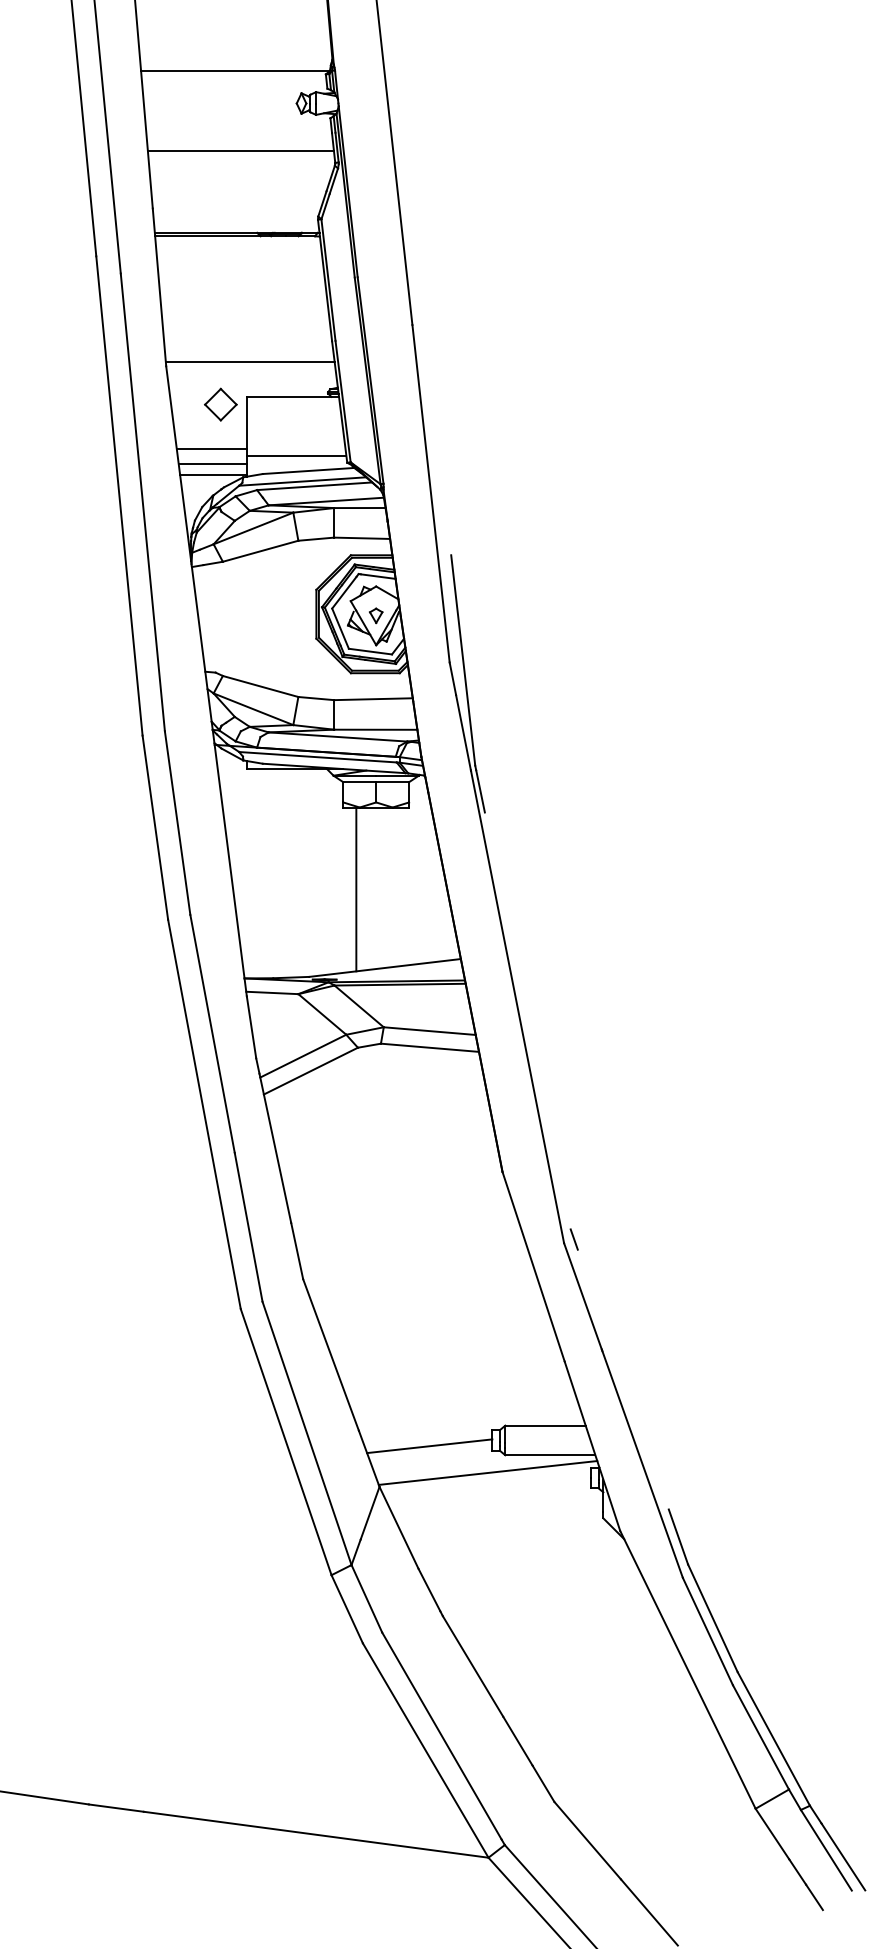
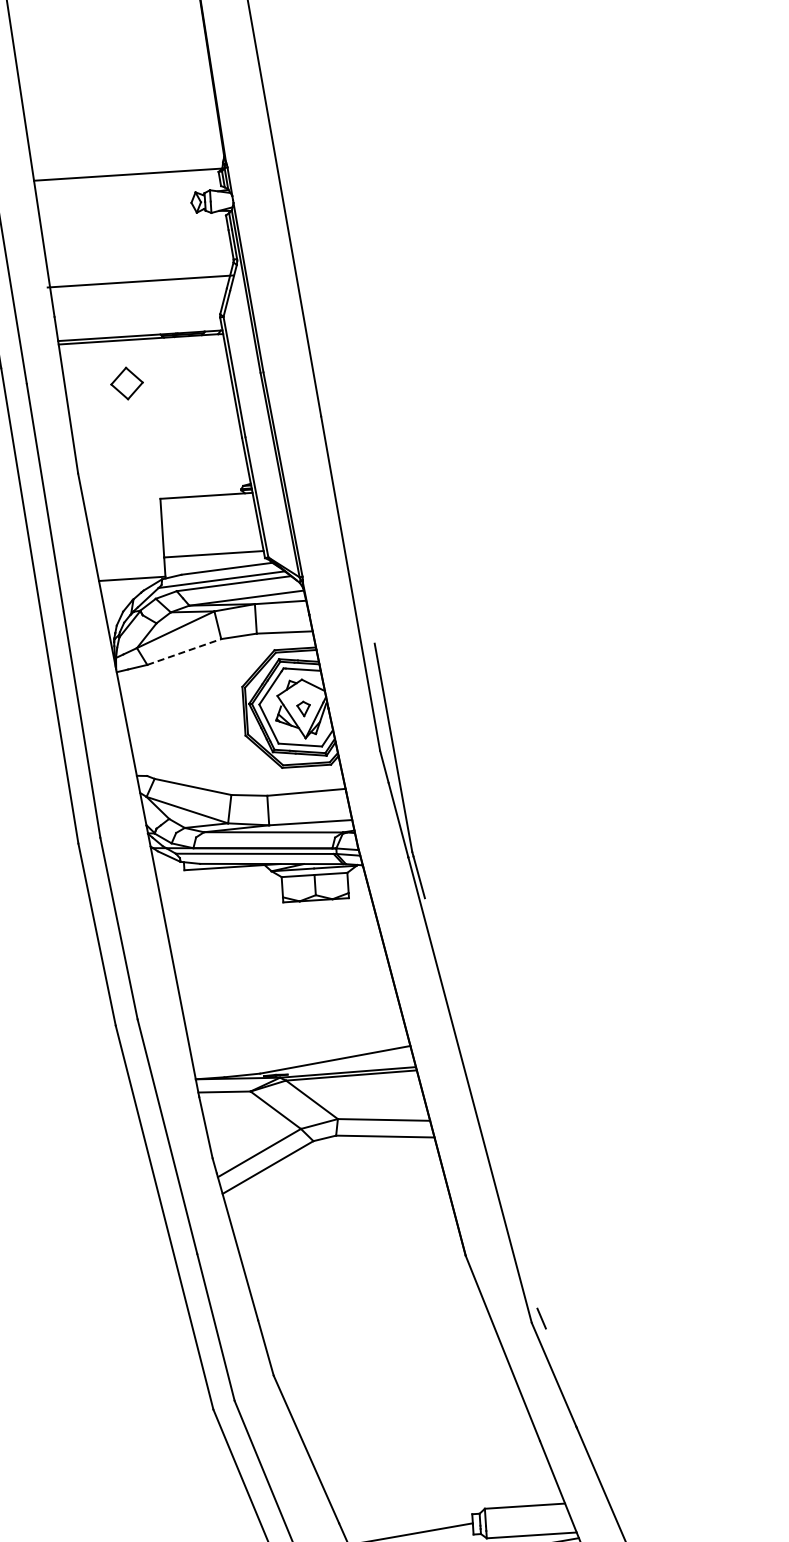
line: (240, 150) -> (140, 281), moved
line: (249, 362) -> (161, 464), removed
part: (220, 404) -> (126, 383), moved
line: (211, 449) -> (128, 553), removed
line: (212, 463) -> (130, 567), removed
line: (261, 551) -> (185, 652), solid -> dashed
line: (356, 889) -> (301, 983), removed

